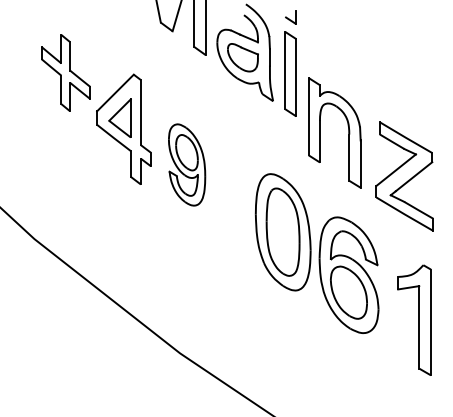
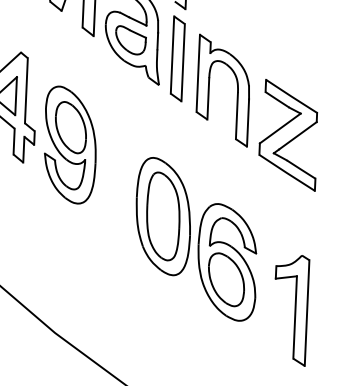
part: (320, 132) -> (209, 89), moved
part: (186, 164) -> (69, 144), size x1.43
part: (404, 176) -> (288, 135), moved

